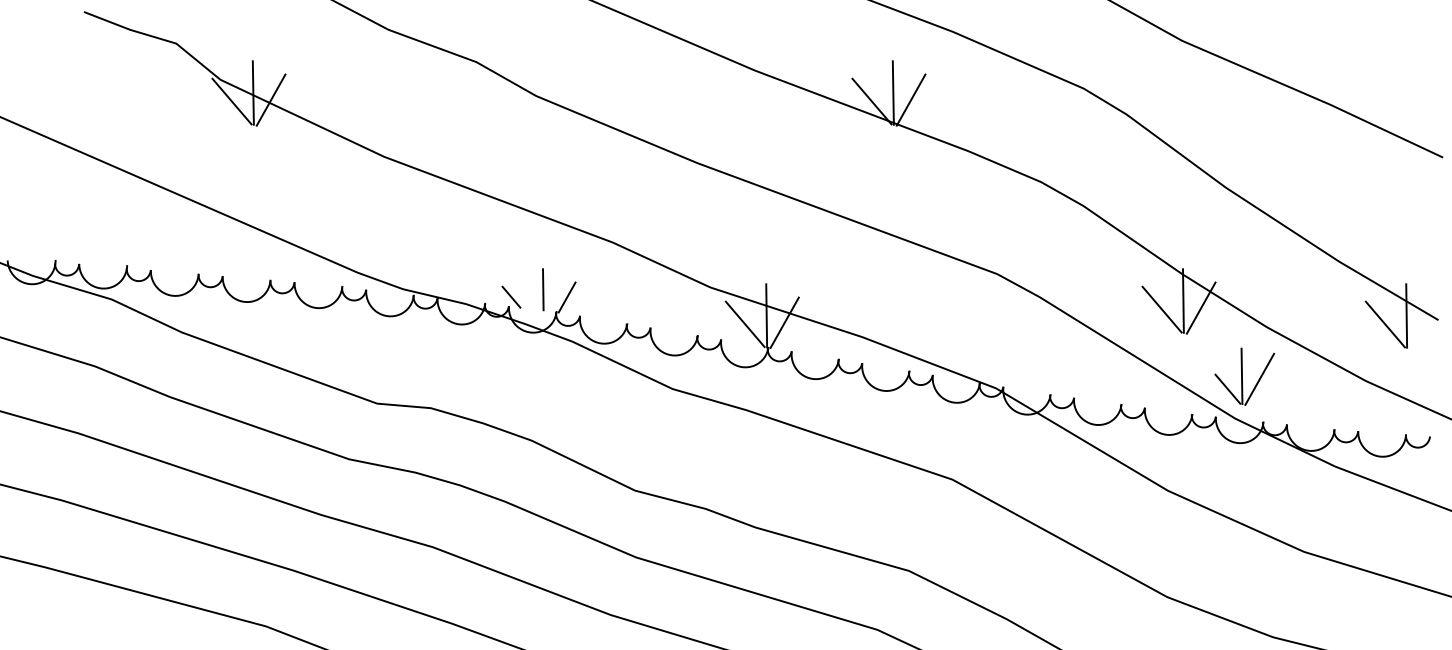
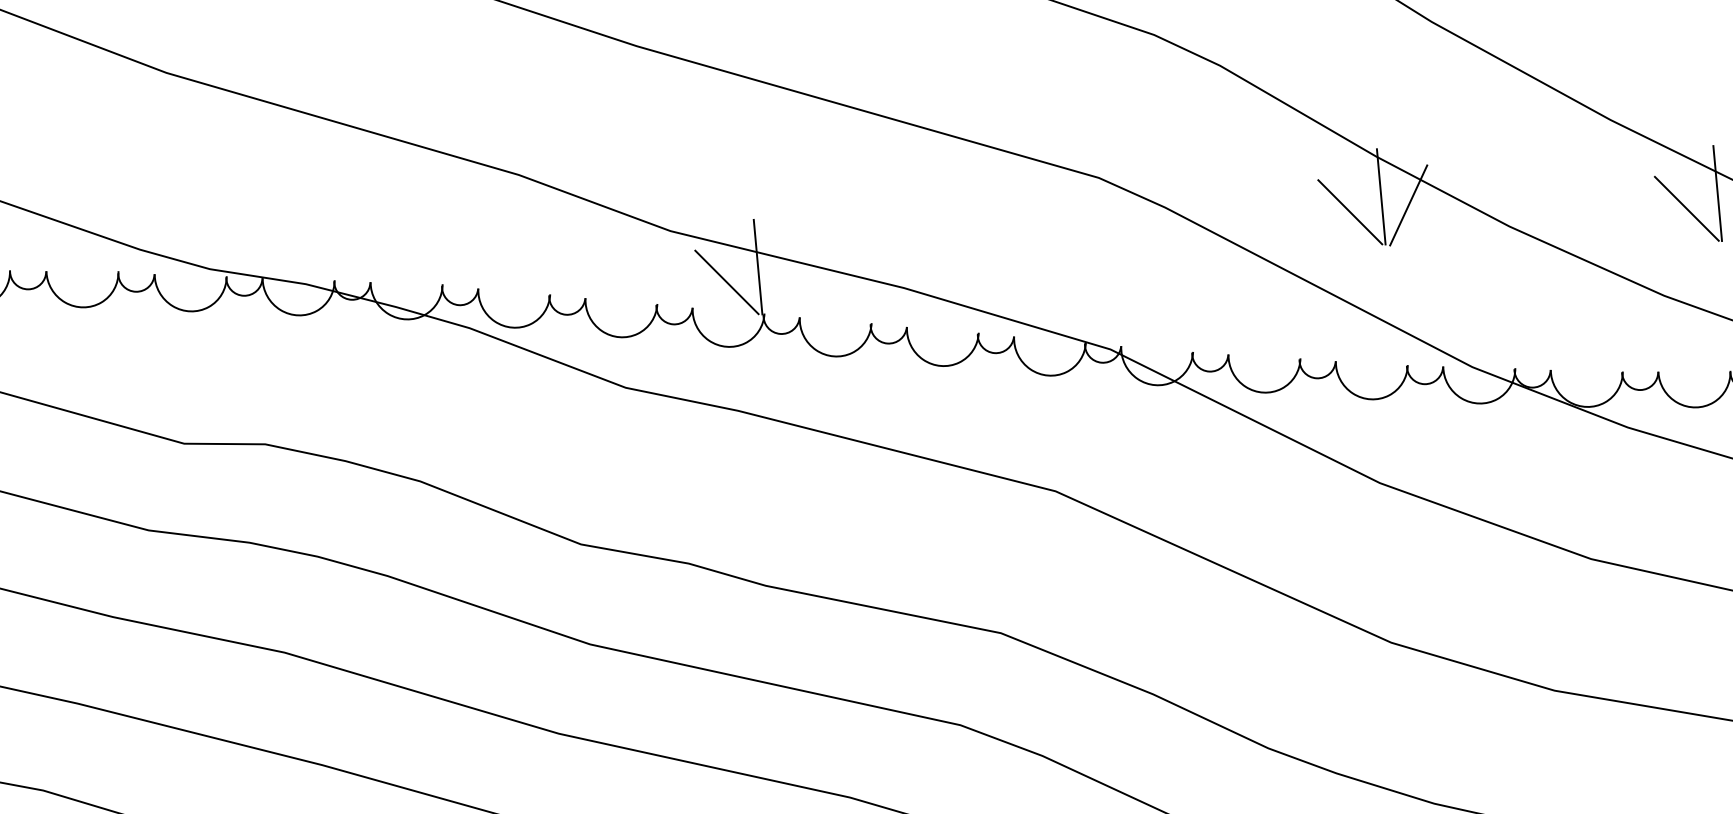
line: (543, 289) -> (420, 253), removed
line: (511, 296) -> (373, 267), removed
line: (566, 297) -> (455, 262), removed
line: (784, 322) -> (785, 275), removed
part: (1244, 376) -> (1481, 302), removed

